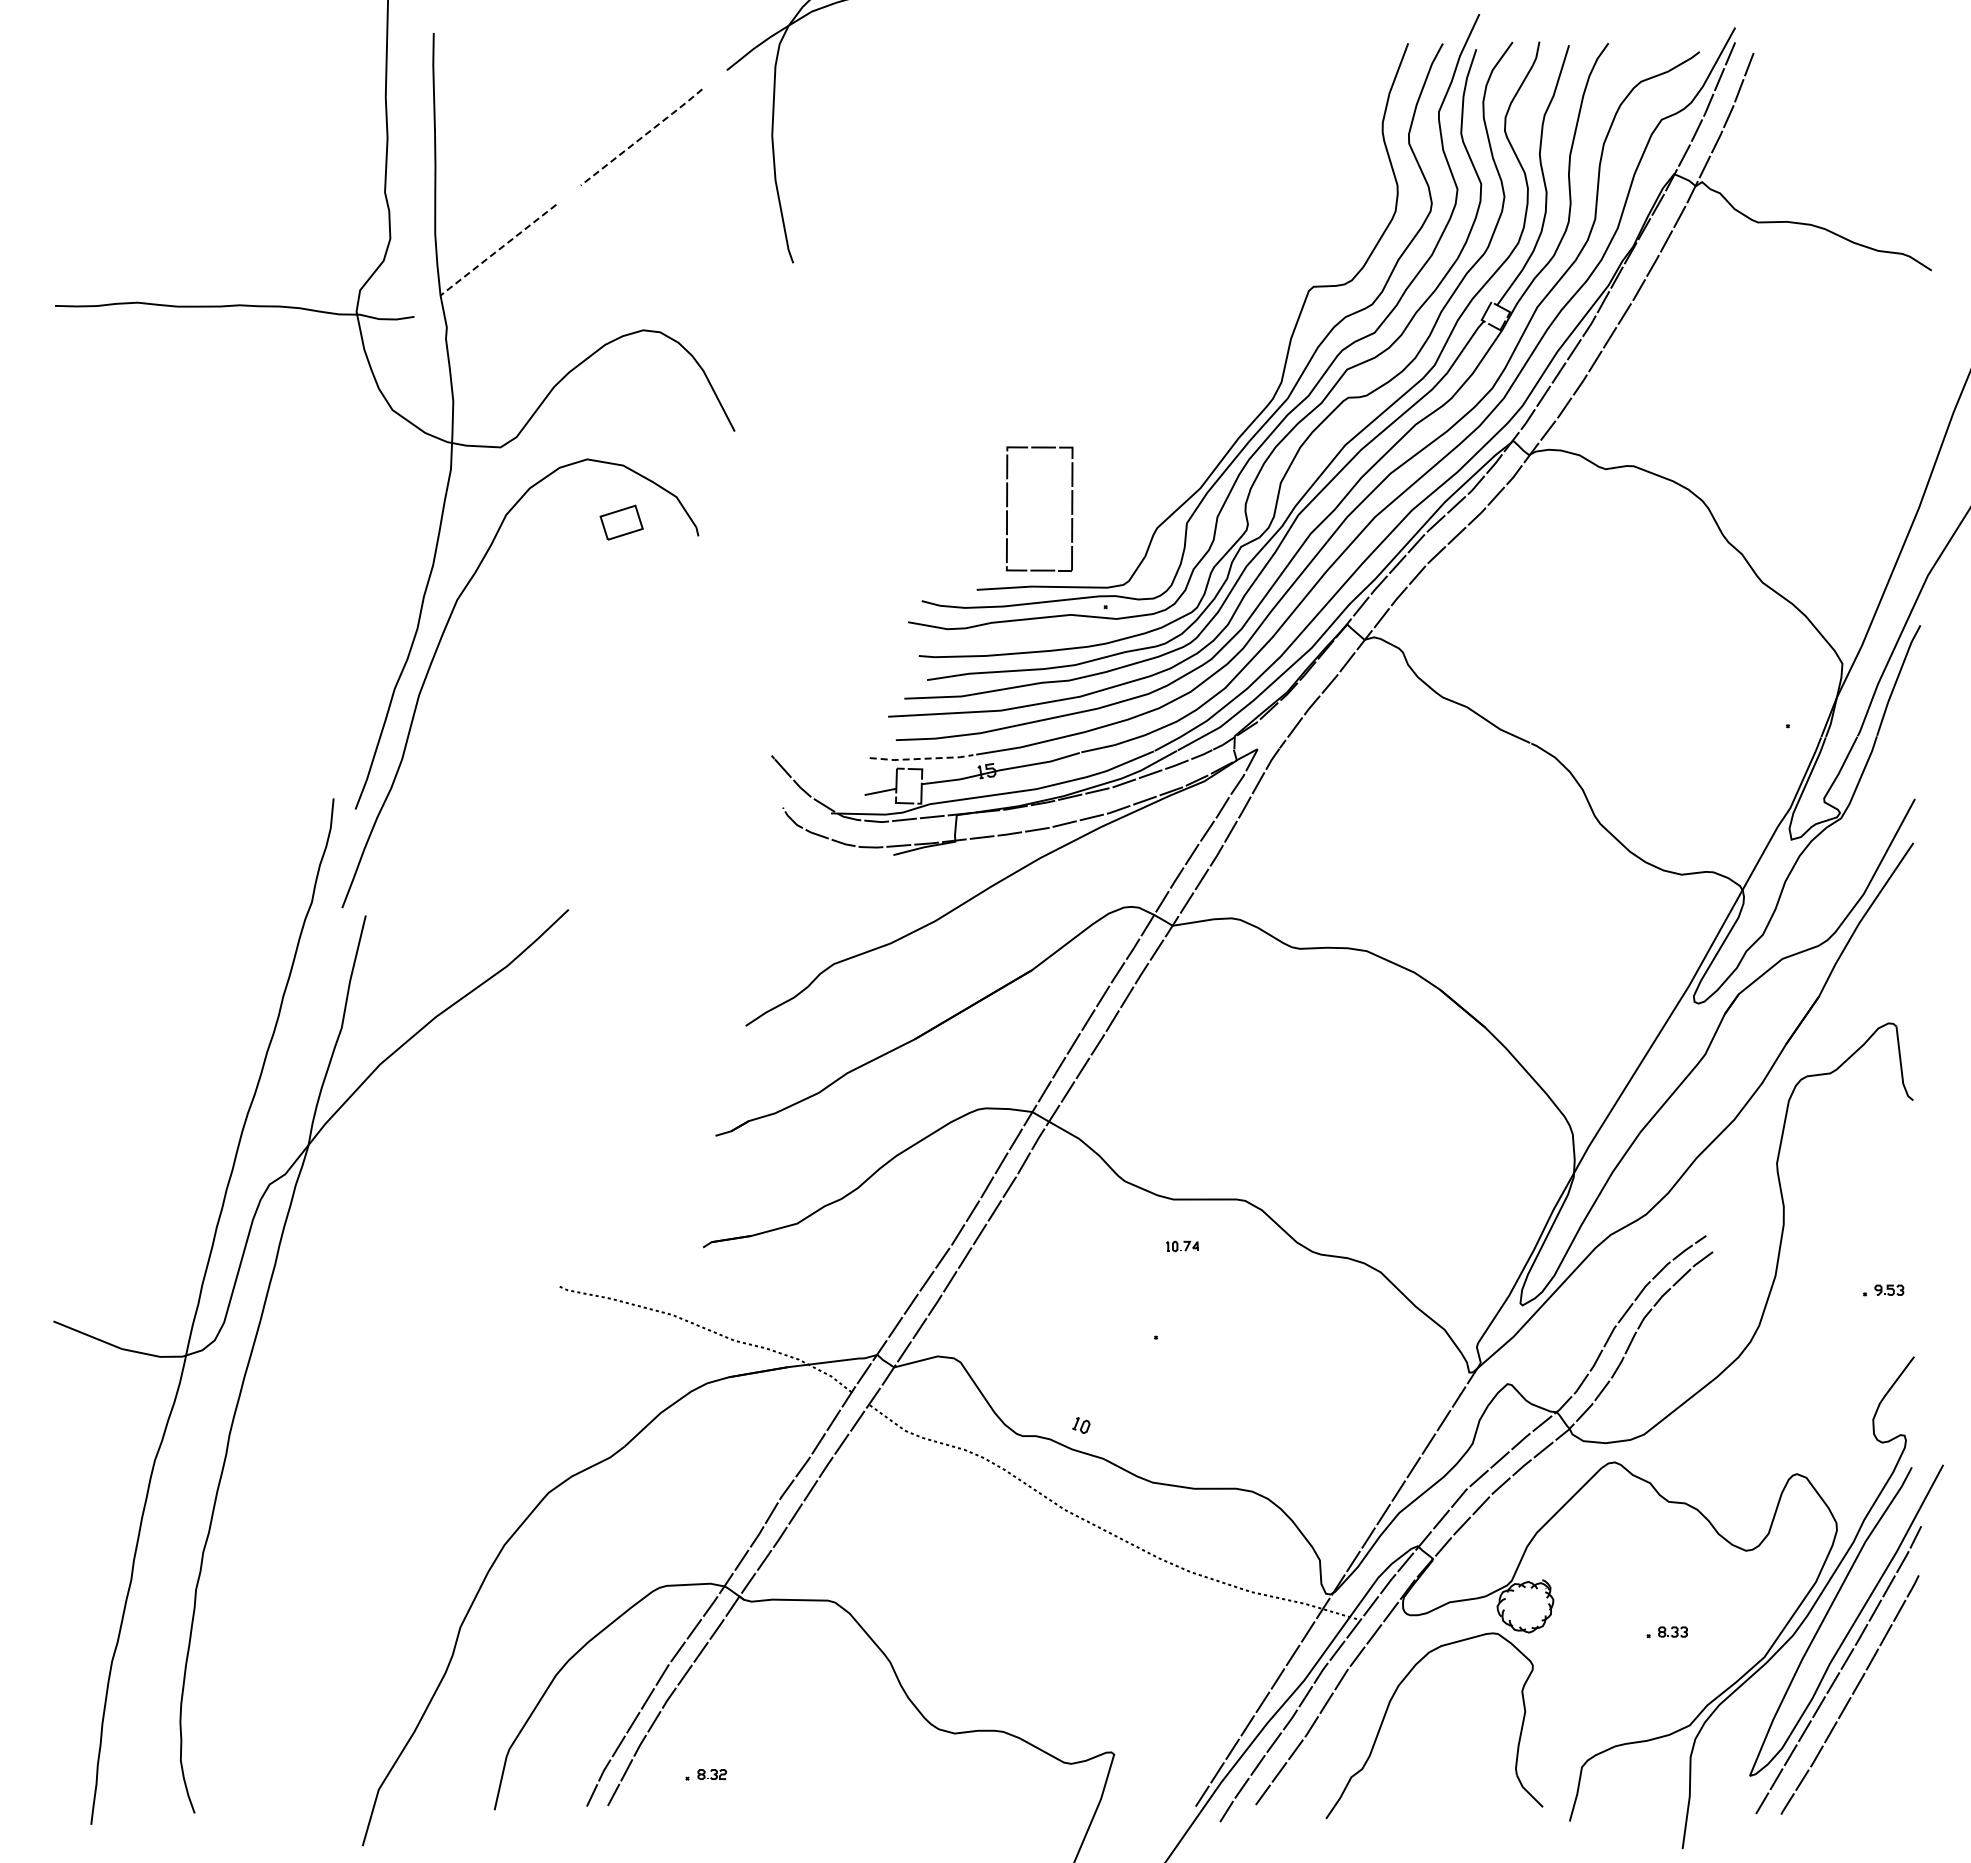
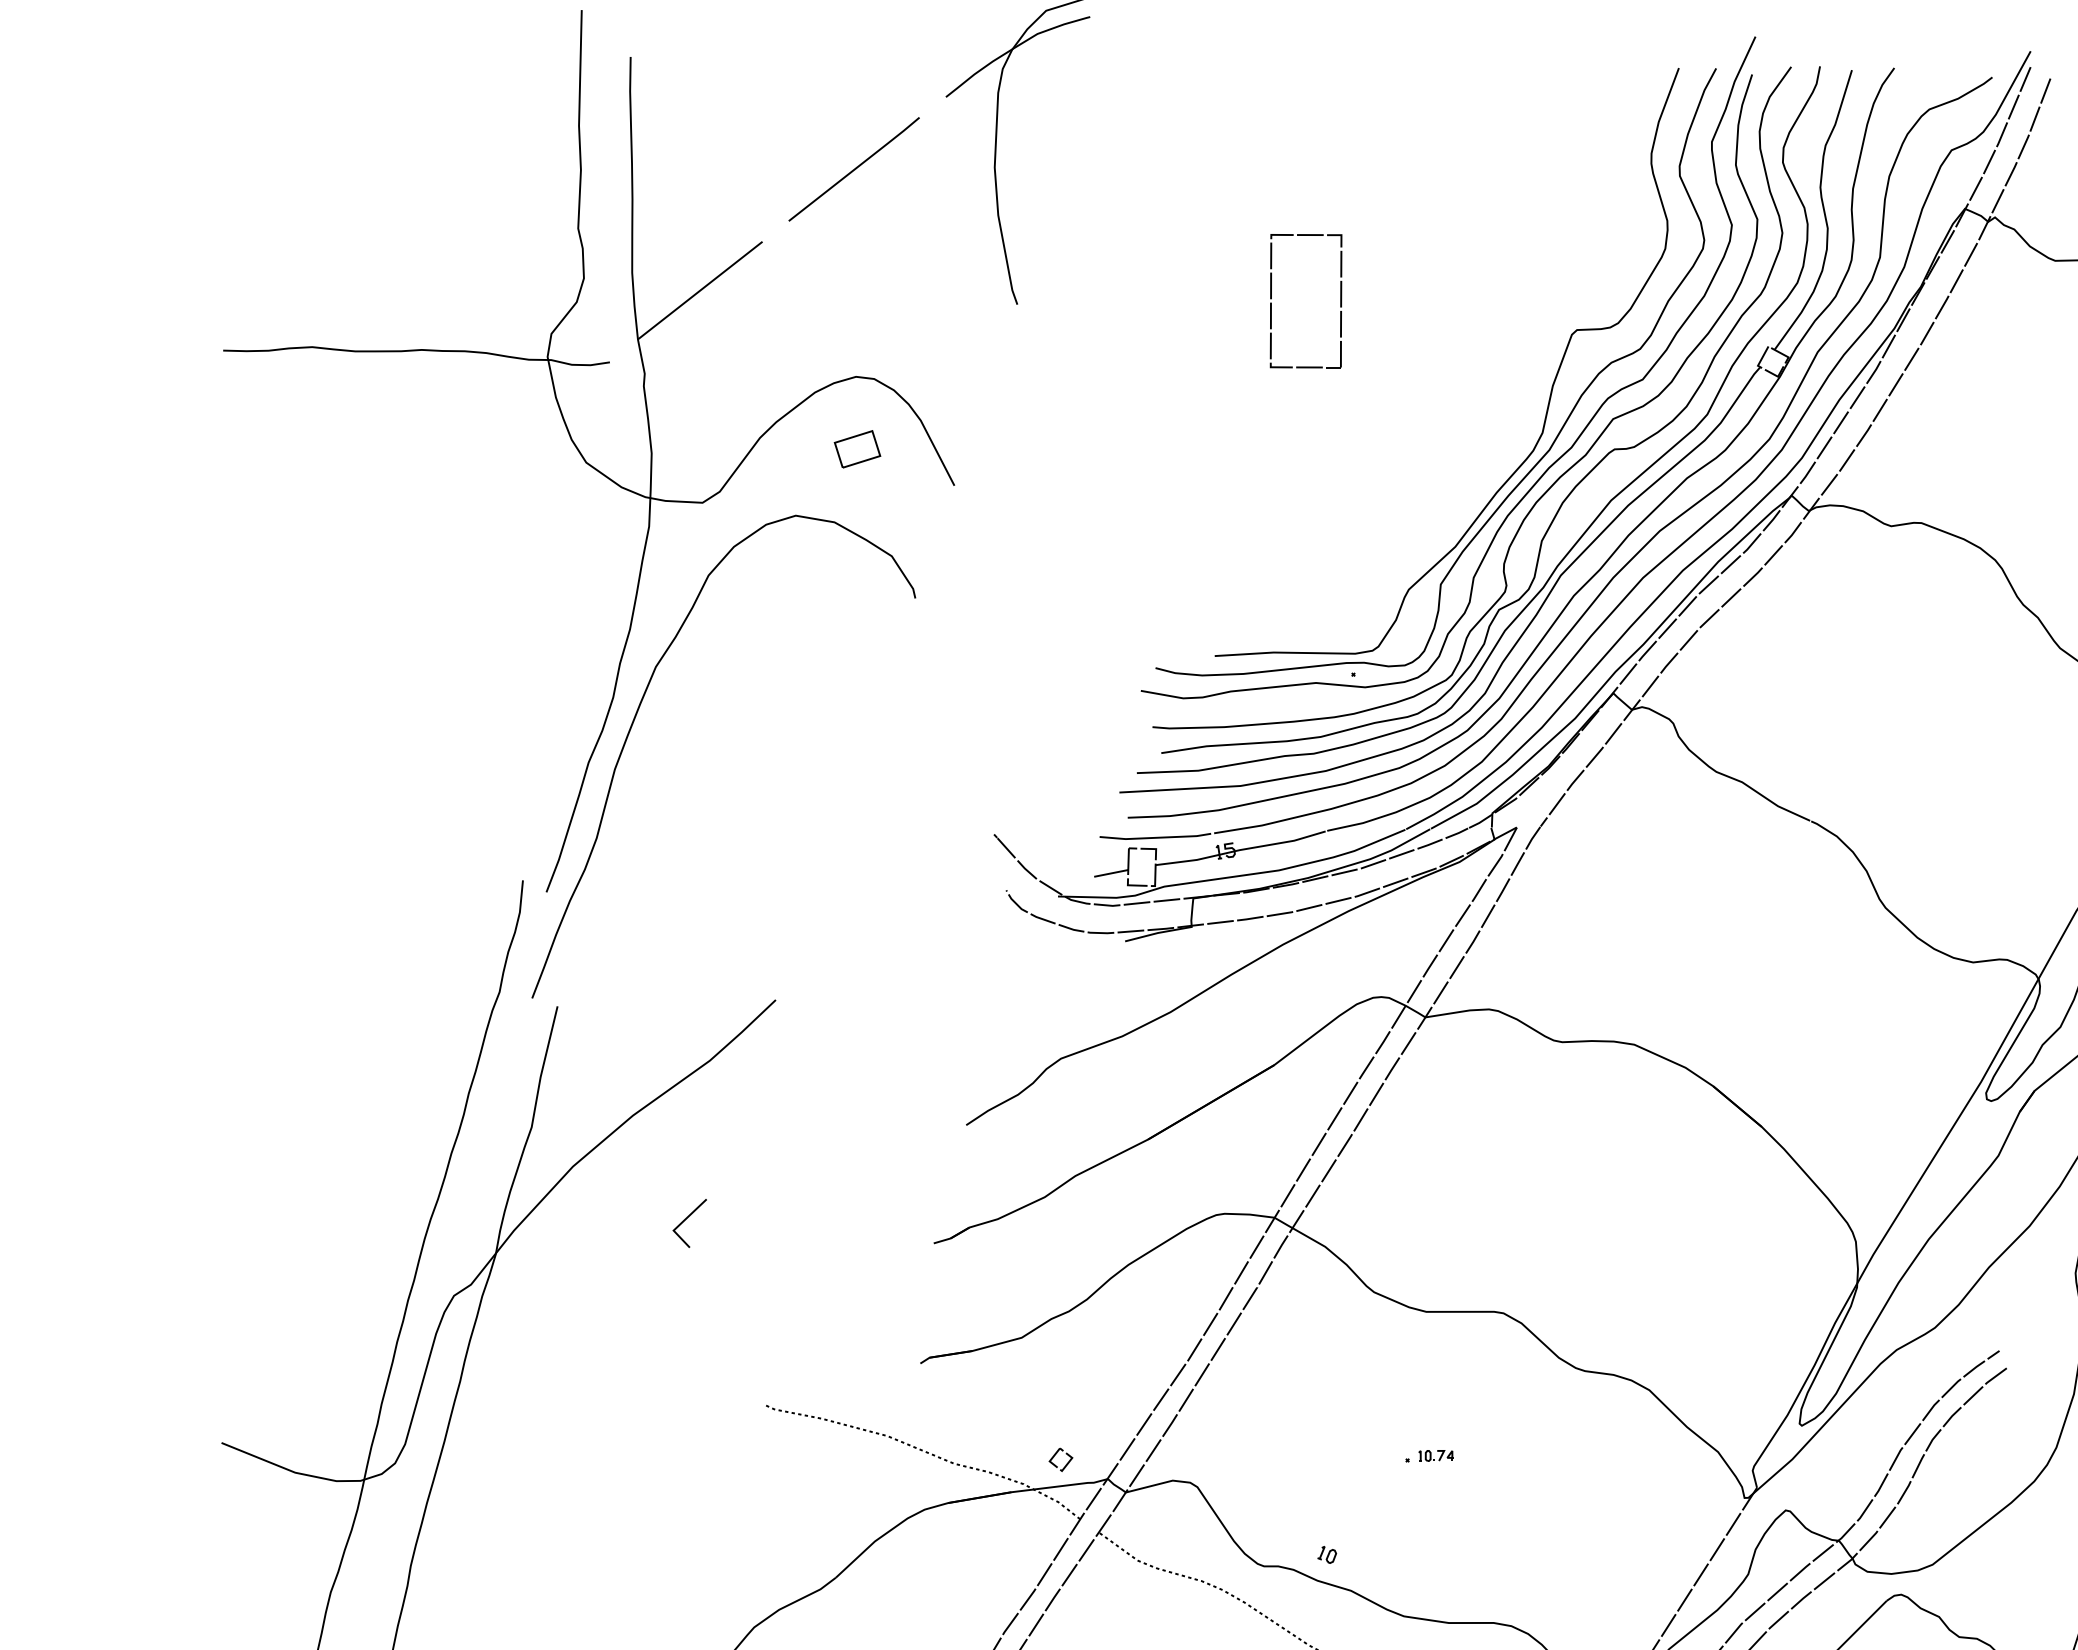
line: (642, 136) -> (855, 168), dashed -> solid
line: (498, 250) -> (700, 290), dashed -> solid
part: (1071, 508) -> (1340, 300), moved
part: (621, 522) -> (857, 449), moved
line: (921, 758) -> (1155, 837), dashed -> solid
line: (485, 1114) -> (686, 1220), added
part: (1182, 1246) -> (1436, 1455), moved
part: (833, 1336) -> (1060, 1459), added

